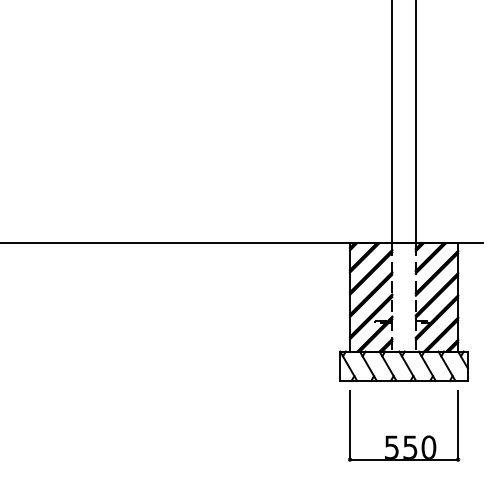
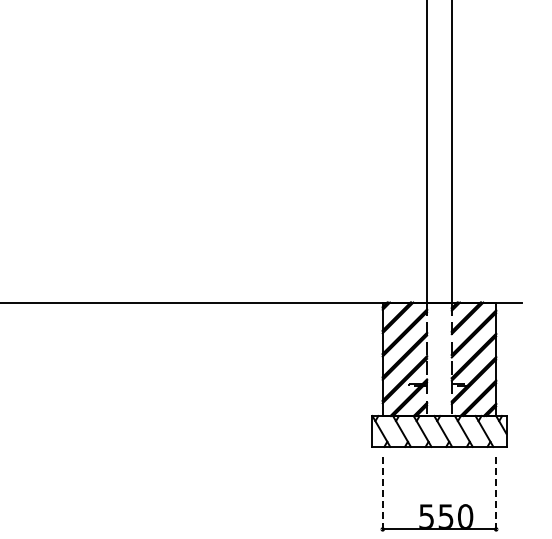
line: (349, 425) -> (382, 493), solid -> dashed
line: (458, 425) -> (496, 493), solid -> dashed

